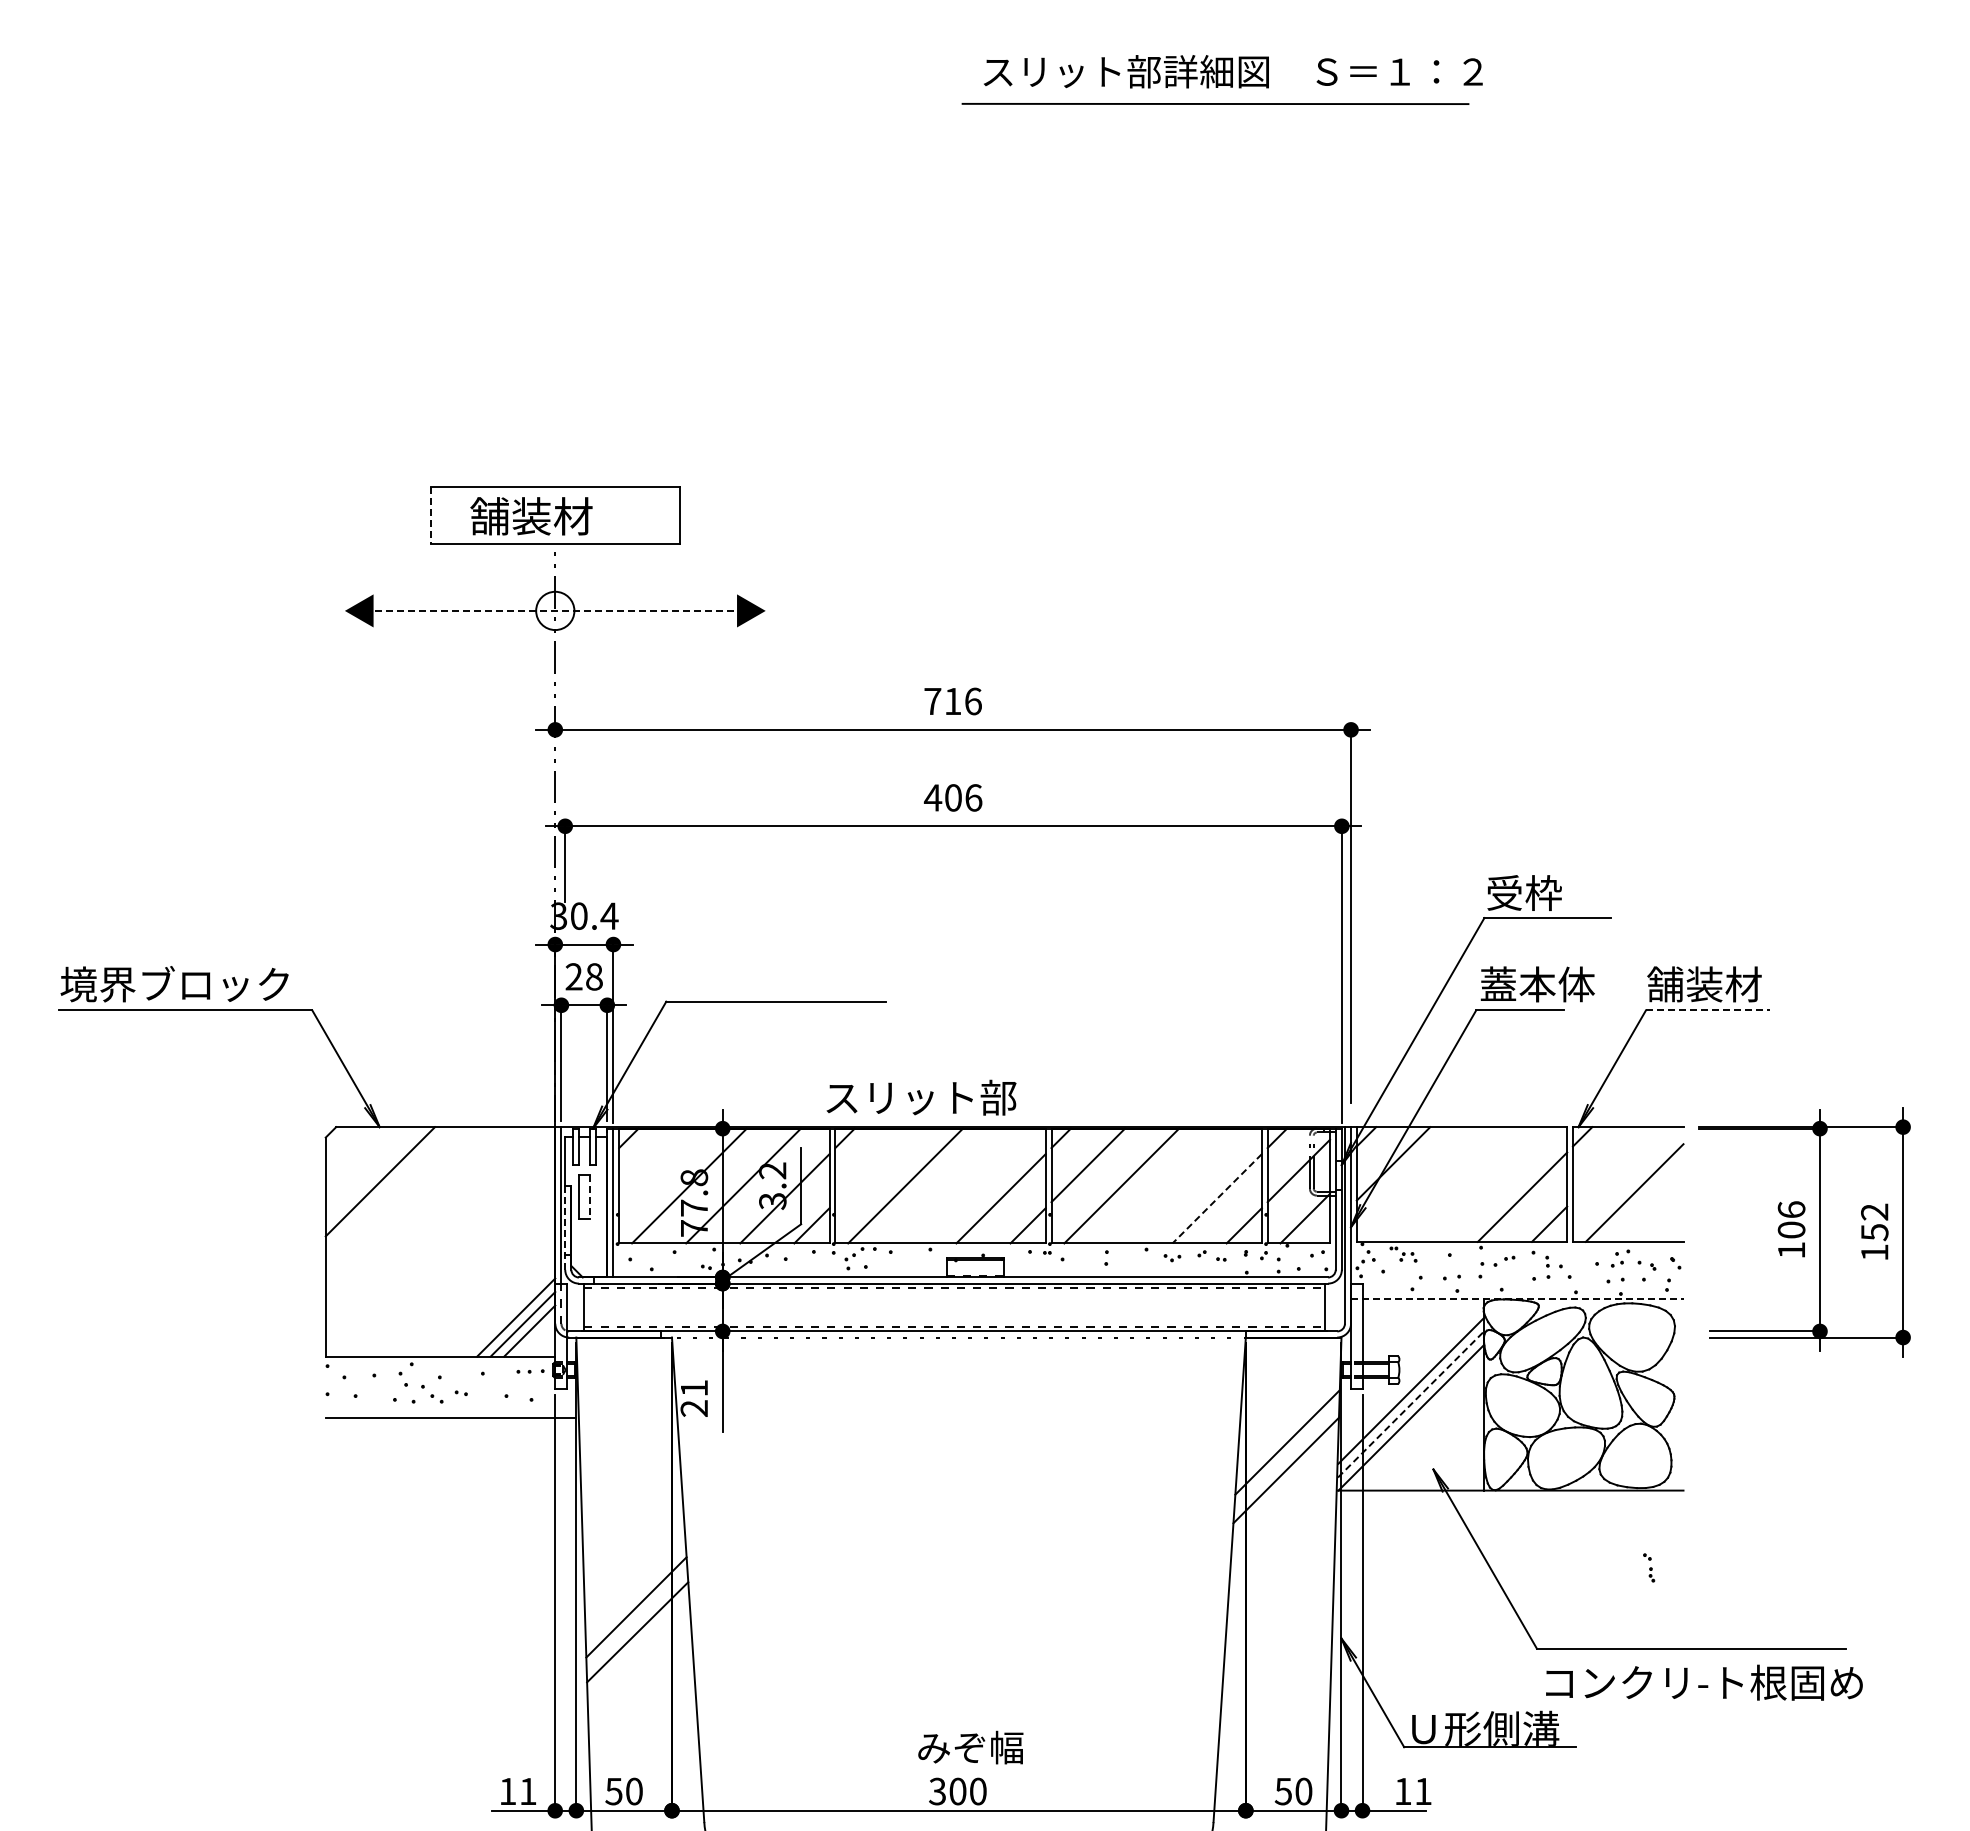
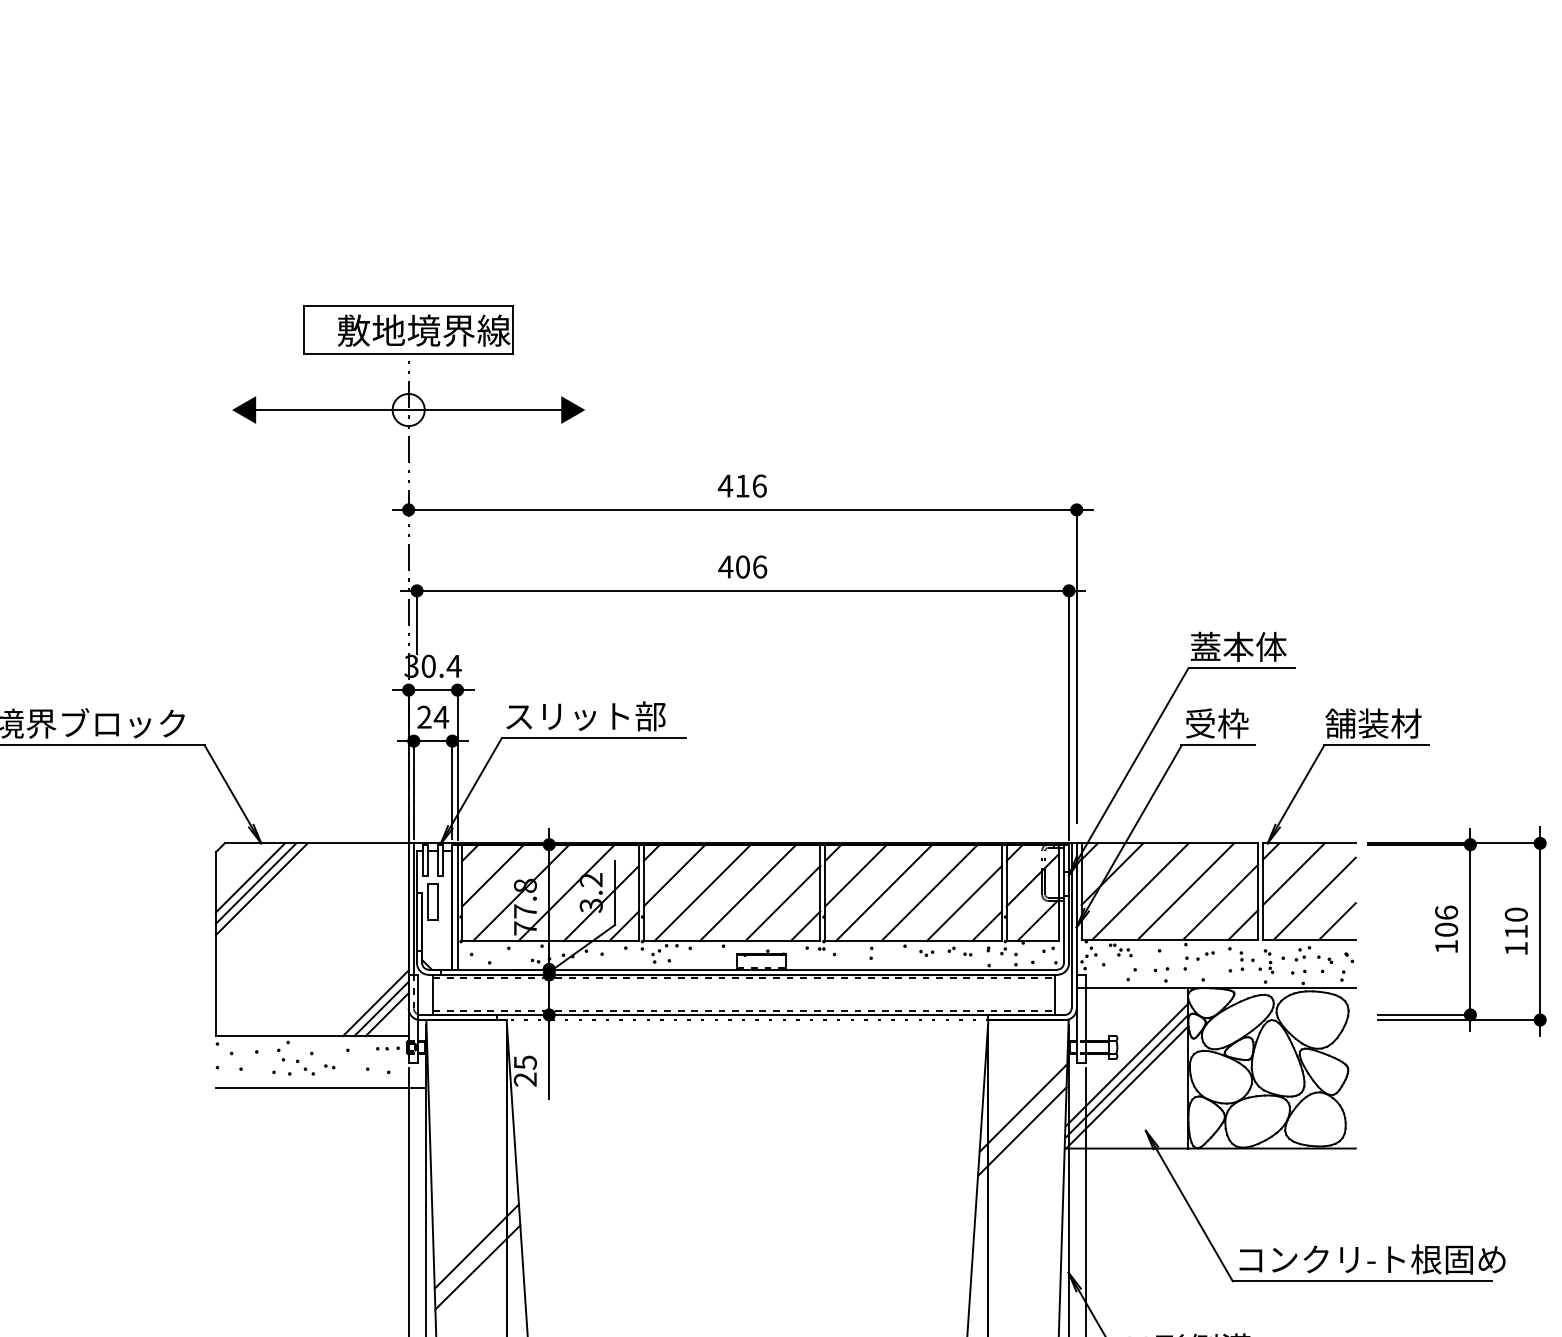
line: (430, 515) -> (303, 329), dashed -> solid
text: (573, 516) -> (423, 330), 舗装材 -> 敷地境界線
line: (555, 610) -> (408, 409), dashed -> solid
text: (932, 701) -> (725, 486), 716 -> 416
text: (1544, 892) -> (1239, 646), 受枠 -> 蓋本体
text: (594, 976) -> (441, 716), 28 -> 24
text: (1537, 984) -> (1233, 723), 蓋本体 -> 受枠
line: (1708, 1010) -> (1376, 745), dashed -> solid
text: (921, 1097) -> (585, 716), moved
line: (1609, 1163) -> (1293, 873), added
line: (655, 1165) -> (492, 875), added
line: (871, 1165) -> (674, 875), added
line: (366, 1168) -> (250, 878), added
line: (373, 1174) -> (256, 883), added
line: (1426, 1184) -> (1140, 891), added
line: (1480, 1184) -> (1185, 891), added
line: (959, 1185) -> (748, 892), added
line: (1175, 1185) -> (929, 892), added
line: (590, 1196) -> (438, 901), dashed -> solid
line: (1216, 1199) -> (963, 904), dashed -> solid
line: (1661, 1219) -> (1337, 920), added
text: (1874, 1222) -> (1516, 923), 152 -> 110
line: (565, 1227) -> (417, 927), dashed -> solid
line: (1517, 1299) -> (1216, 988), dashed -> solid
text: (694, 1388) -> (525, 1062), 21 -> 25
line: (1410, 1404) -> (1126, 1076), dashed -> solid
part: (1649, 1567) -> (1269, 961), moved
text: (1704, 1682) -> (1372, 1259), moved

